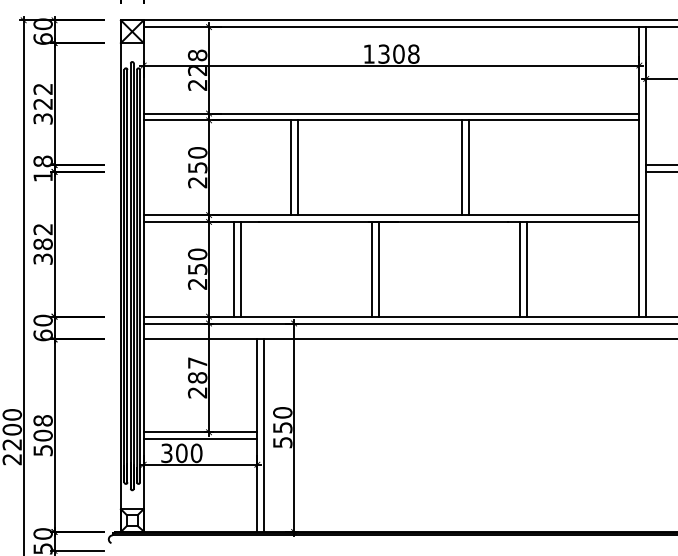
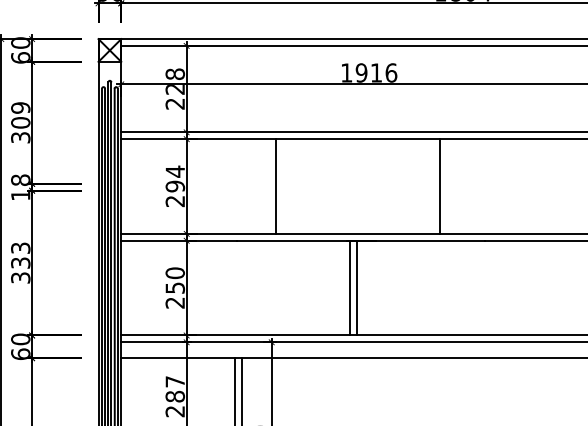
text: (398, 53) -> (376, 72), 1308 -> 1916
text: (42, 96) -> (20, 115), 322 -> 309
text: (197, 159) -> (175, 178), 250 -> 294
line: (291, 167) -> (269, 186), removed
line: (468, 167) -> (446, 186), removed
text: (42, 236) -> (20, 255), 382 -> 333
line: (233, 268) -> (211, 287), removed
line: (240, 268) -> (218, 287), removed
line: (519, 268) -> (497, 287), removed
line: (526, 268) -> (504, 287), removed

